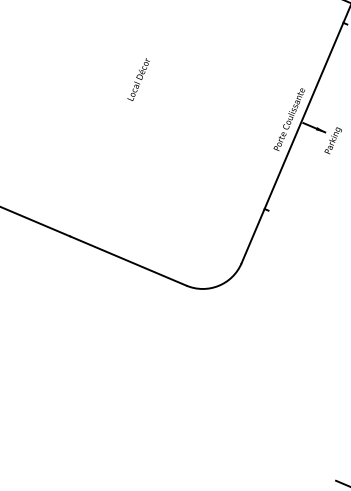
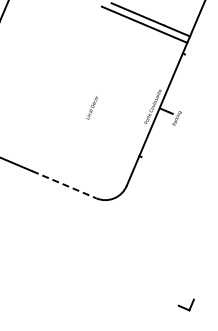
text: (137, 79) -> (91, 107), moved
line: (128, 260) -> (64, 184), solid -> dashed

